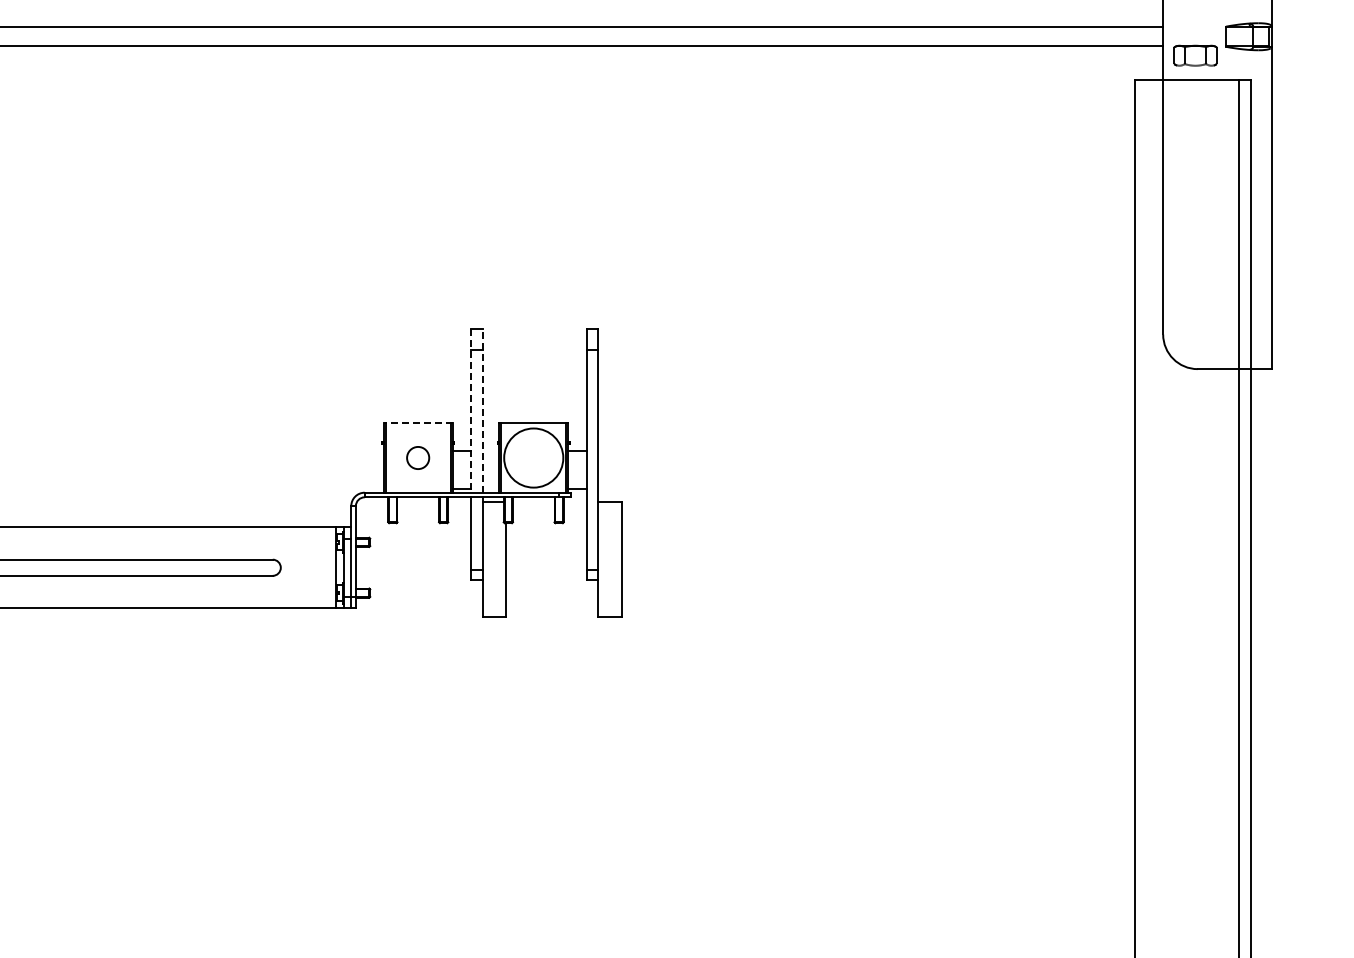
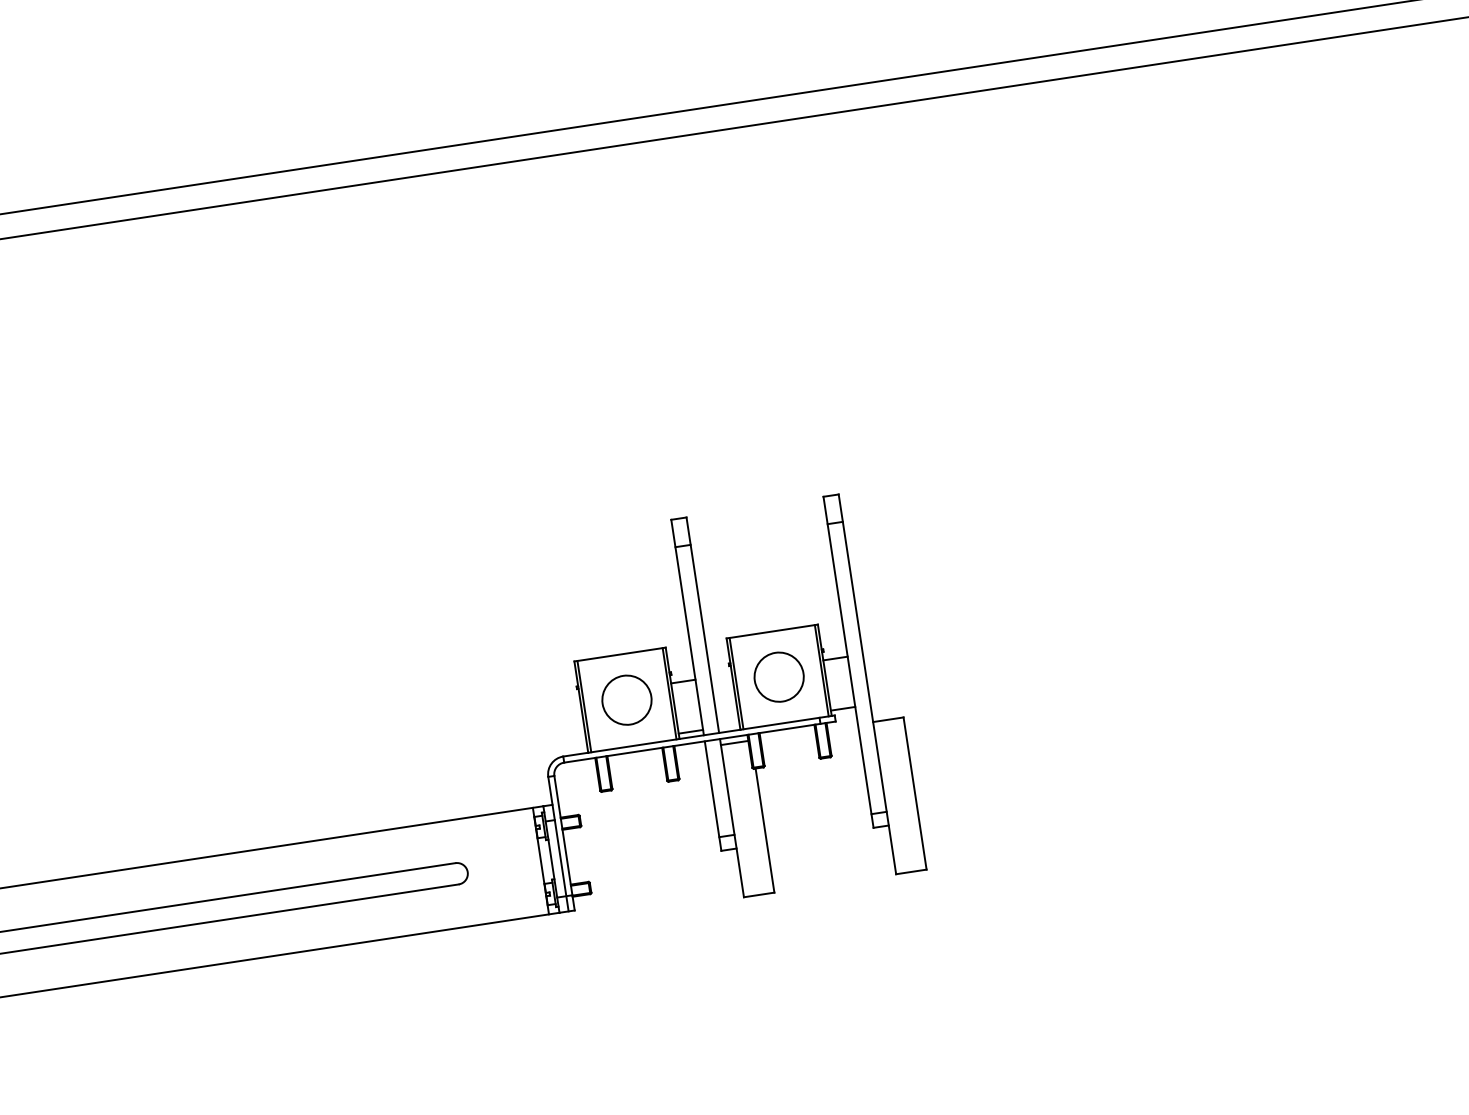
line: (471, 410) -> (687, 626), dashed -> solid
line: (482, 410) -> (702, 624), dashed -> solid
line: (418, 423) -> (620, 654), dashed -> solid
circle: (417, 457) -> (625, 699), size x1.67
circle: (533, 457) -> (778, 676), size x0.62

